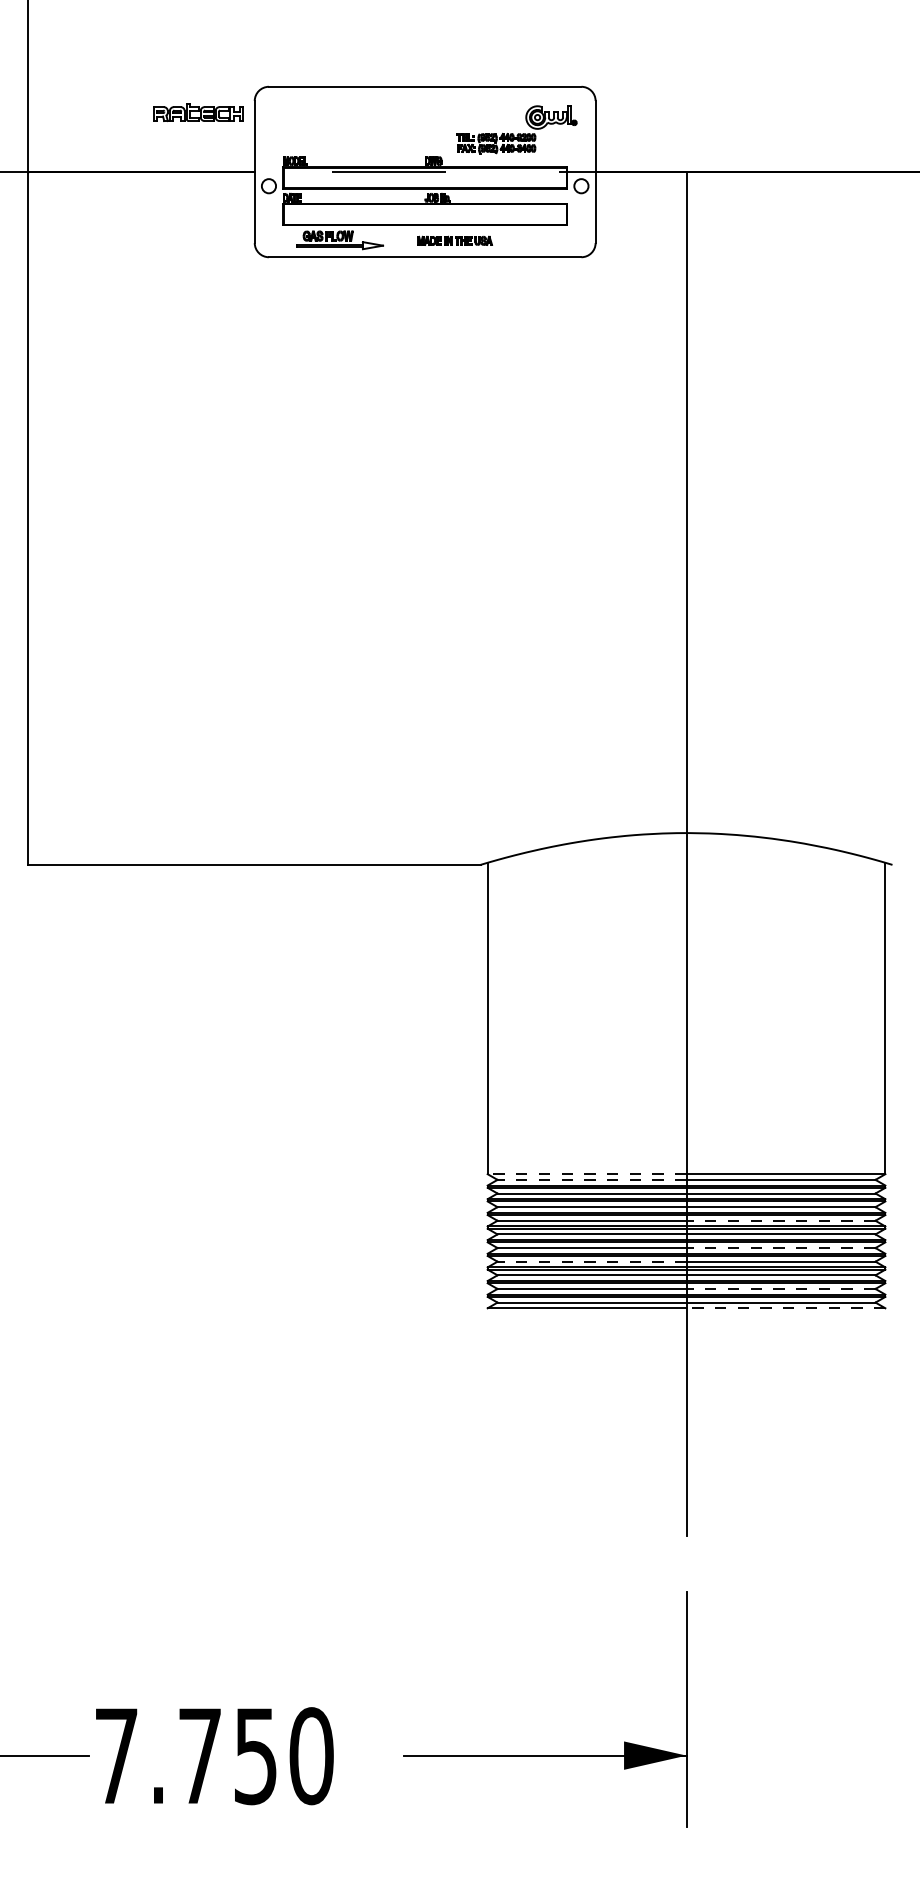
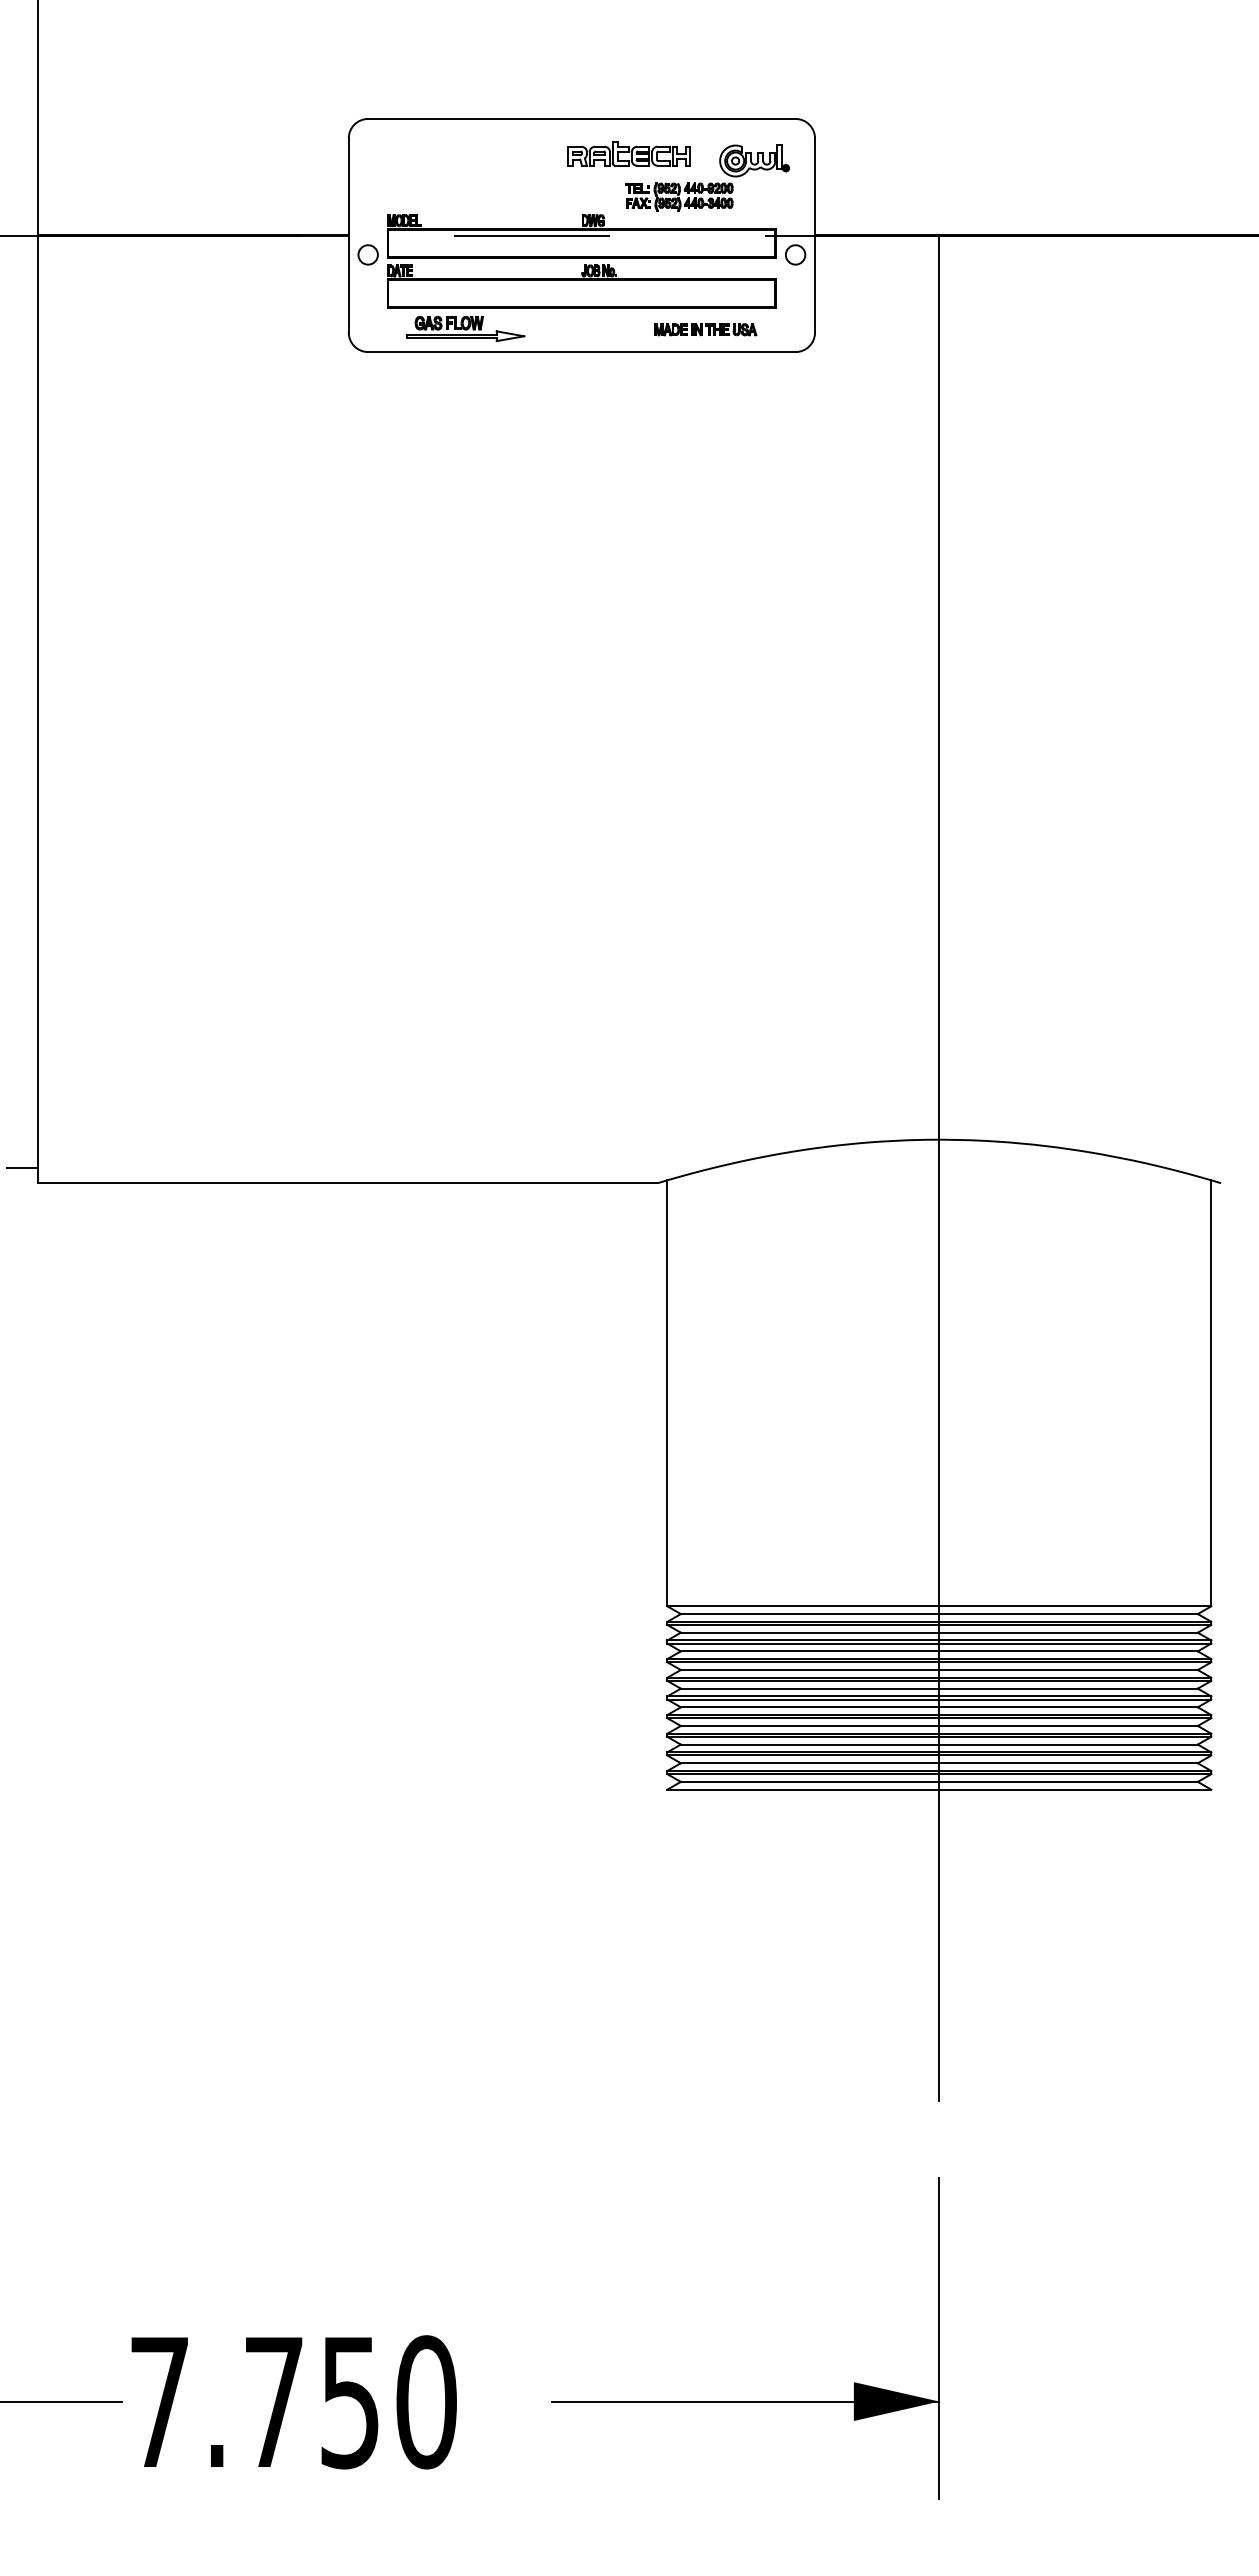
part: (198, 112) -> (628, 153), moved
part: (454, 240) -> (705, 329), moved
line: (16, 854) -> (22, 1168), added
line: (587, 1174) -> (803, 1606), dashed -> solid
line: (591, 1180) -> (809, 1614), dashed -> solid
line: (780, 1221) -> (1068, 1670), dashed -> solid
line: (780, 1248) -> (1068, 1707), dashed -> solid
line: (591, 1261) -> (809, 1725), dashed -> solid
line: (780, 1289) -> (1068, 1763), dashed -> solid
line: (786, 1308) -> (1075, 1789), dashed -> solid

